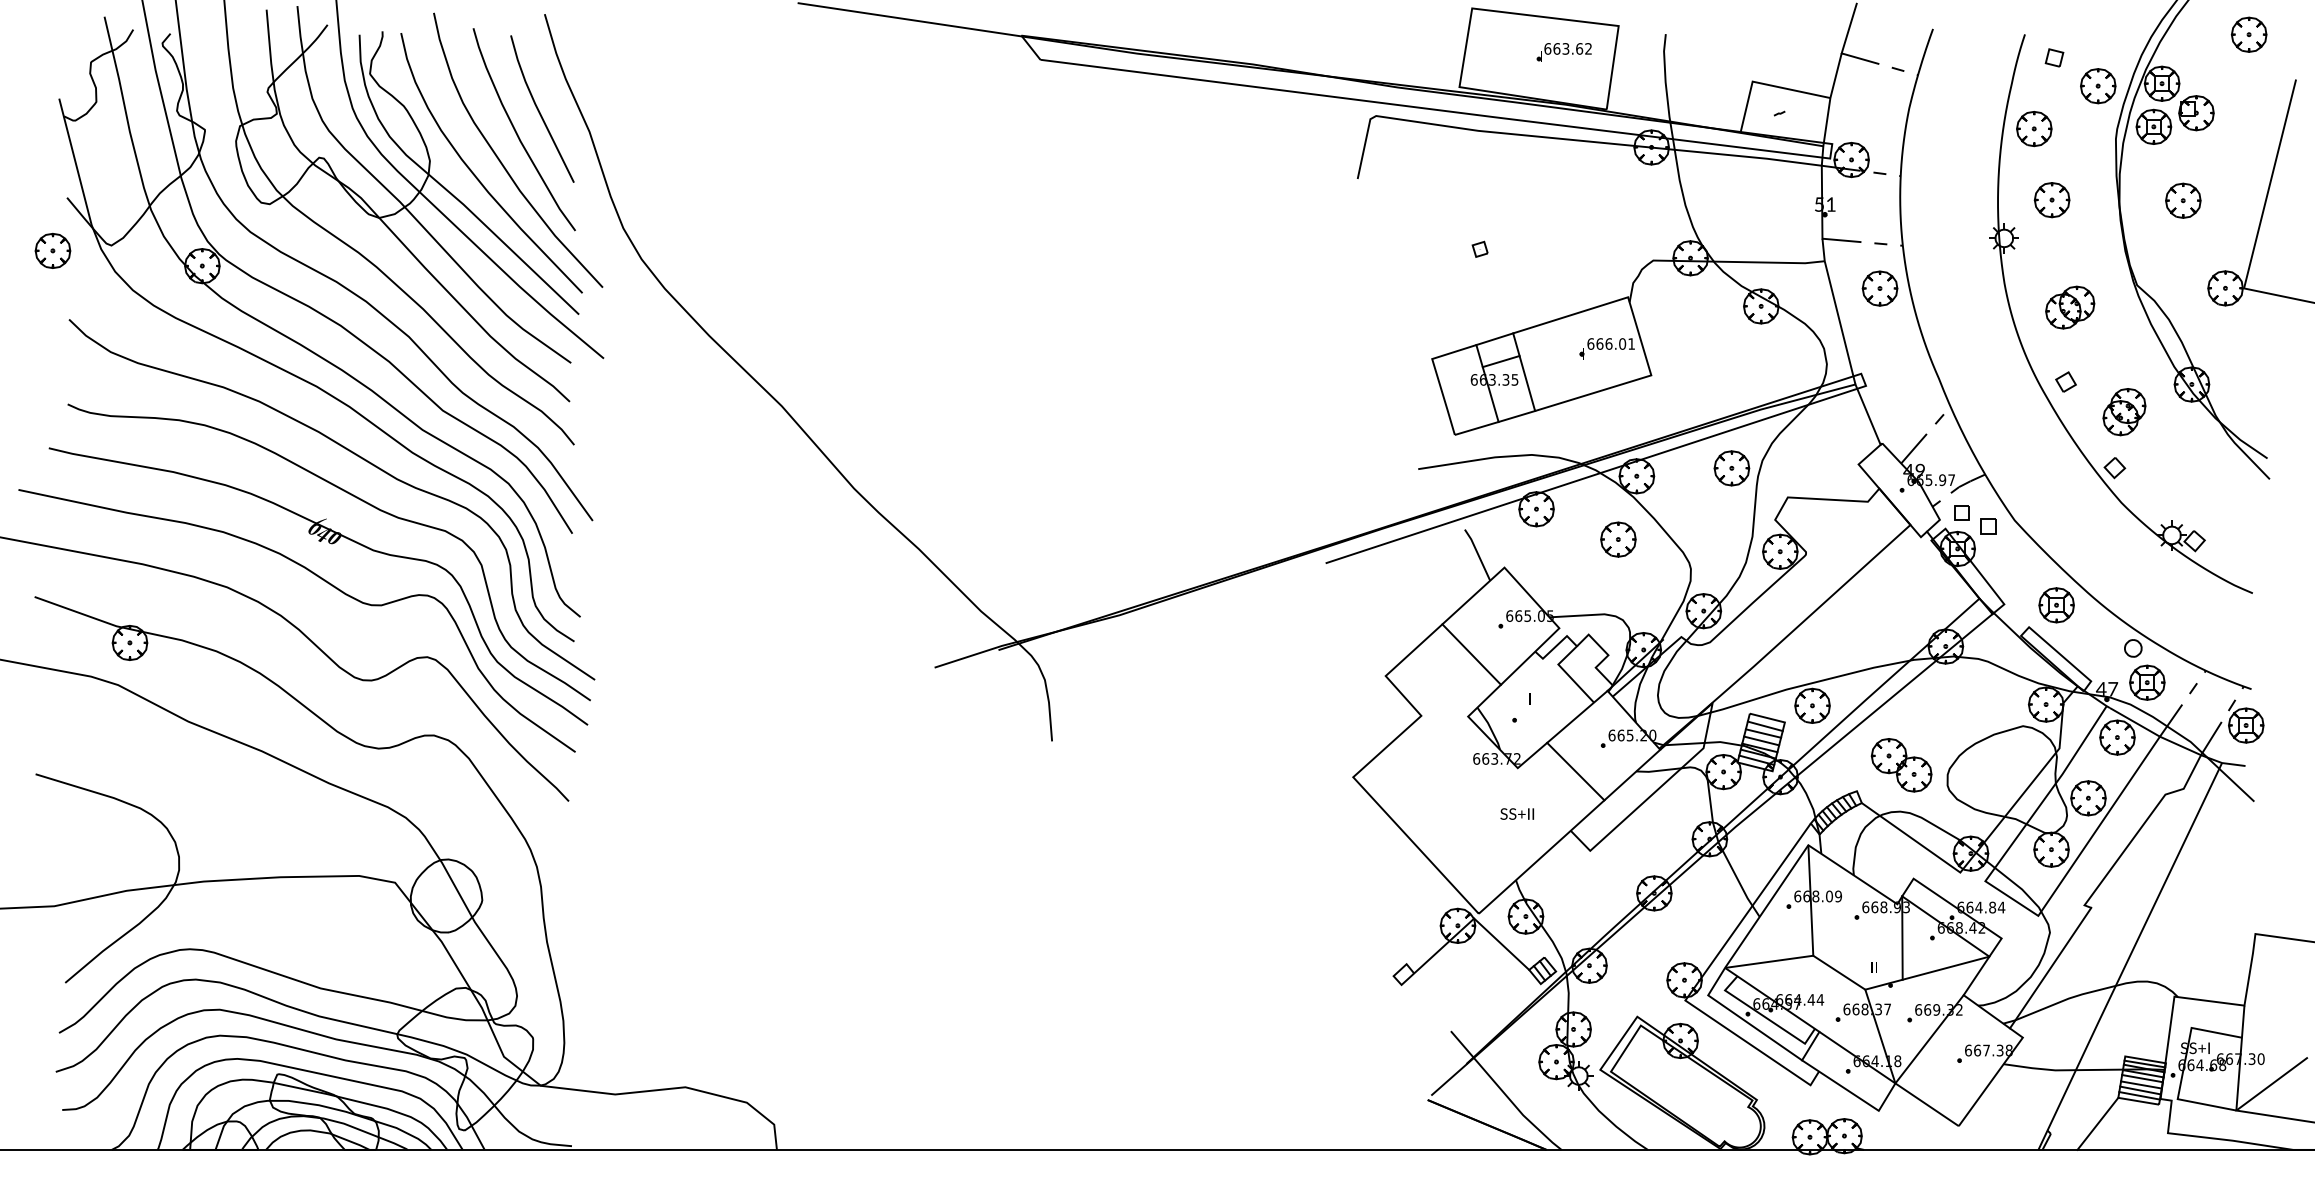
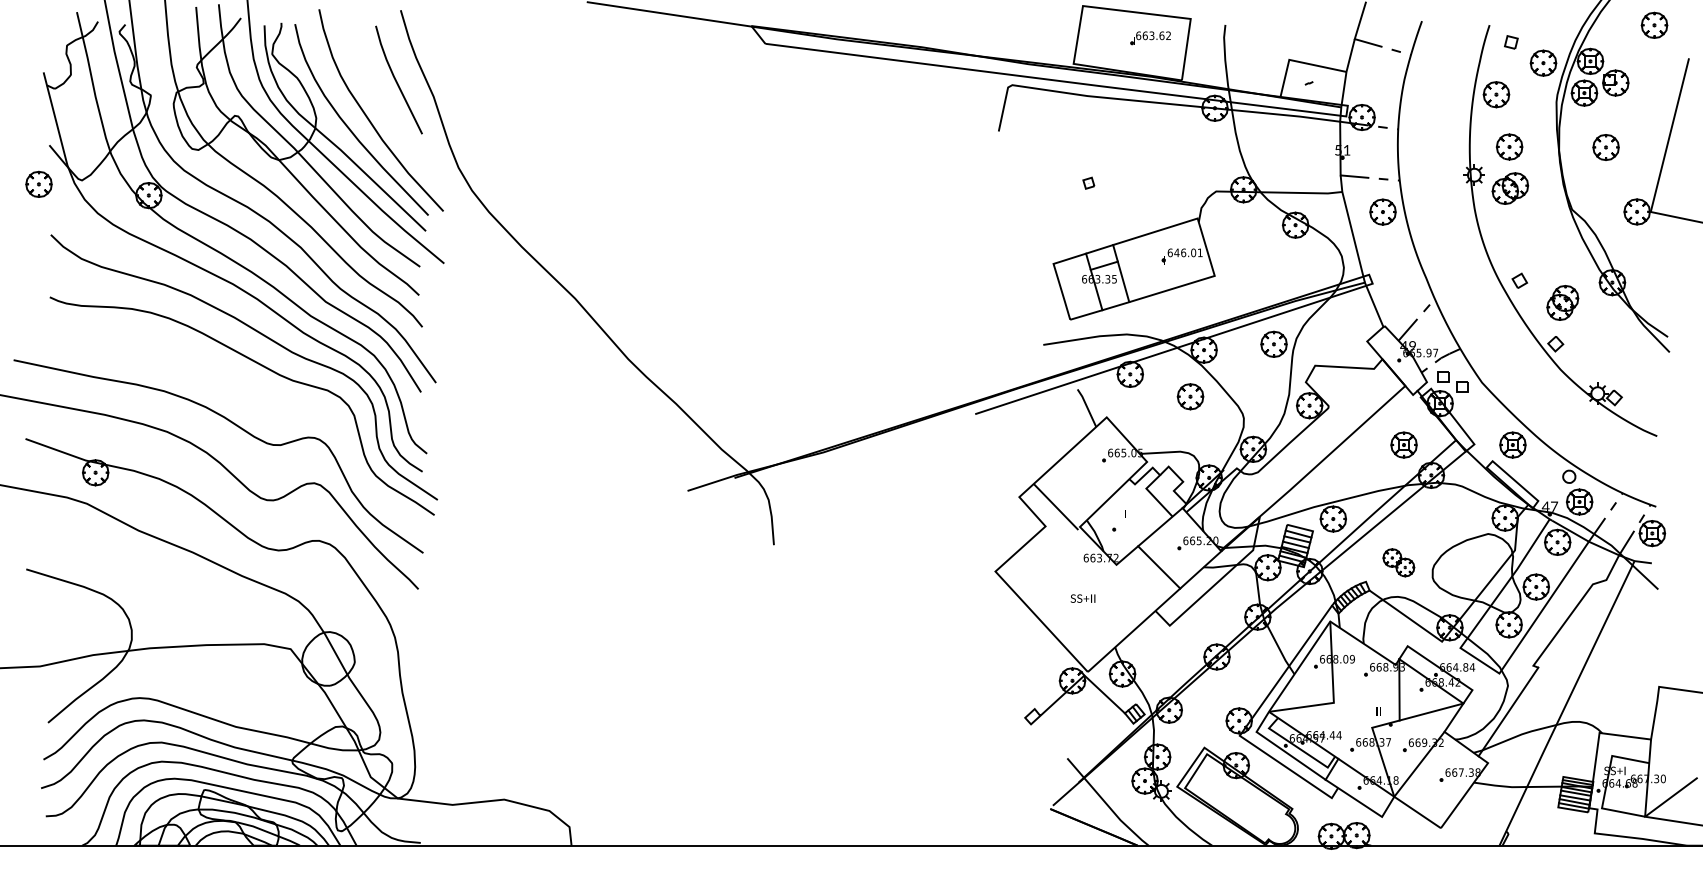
curve: (517, 132) -> (380, 97), removed
part: (2070, 307) -> (1510, 188), moved
text: (1599, 343) -> (1176, 252), 666.01 -> 646.01
part: (331, 544) -> (243, 400), removed
part: (1908, 605) -> (1403, 445), added
line: (1471, 654) -> (1055, 507), moved
part: (1901, 765) -> (1398, 562), size x0.7
text: (1516, 813) -> (1082, 598), moved
line: (1839, 972) -> (1353, 715), removed
line: (2097, 1123) -> (1542, 826), removed

